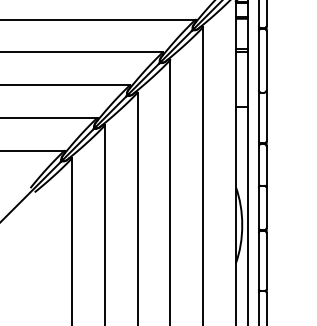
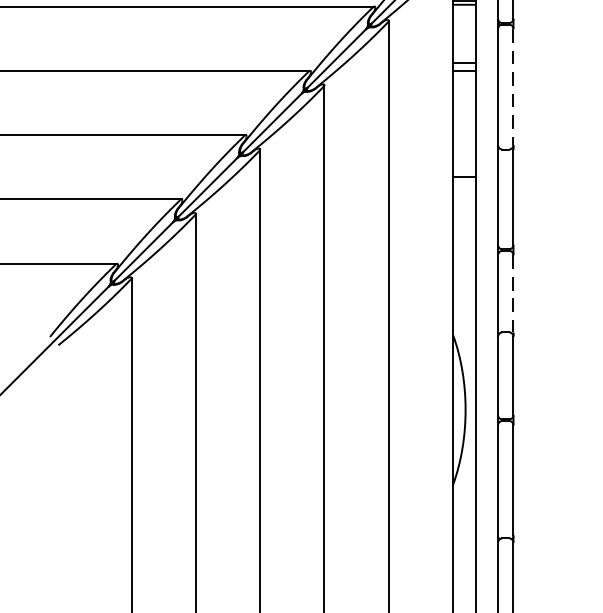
line: (266, 60) -> (513, 86), solid -> dashed
line: (266, 166) -> (513, 294), solid -> dashed

